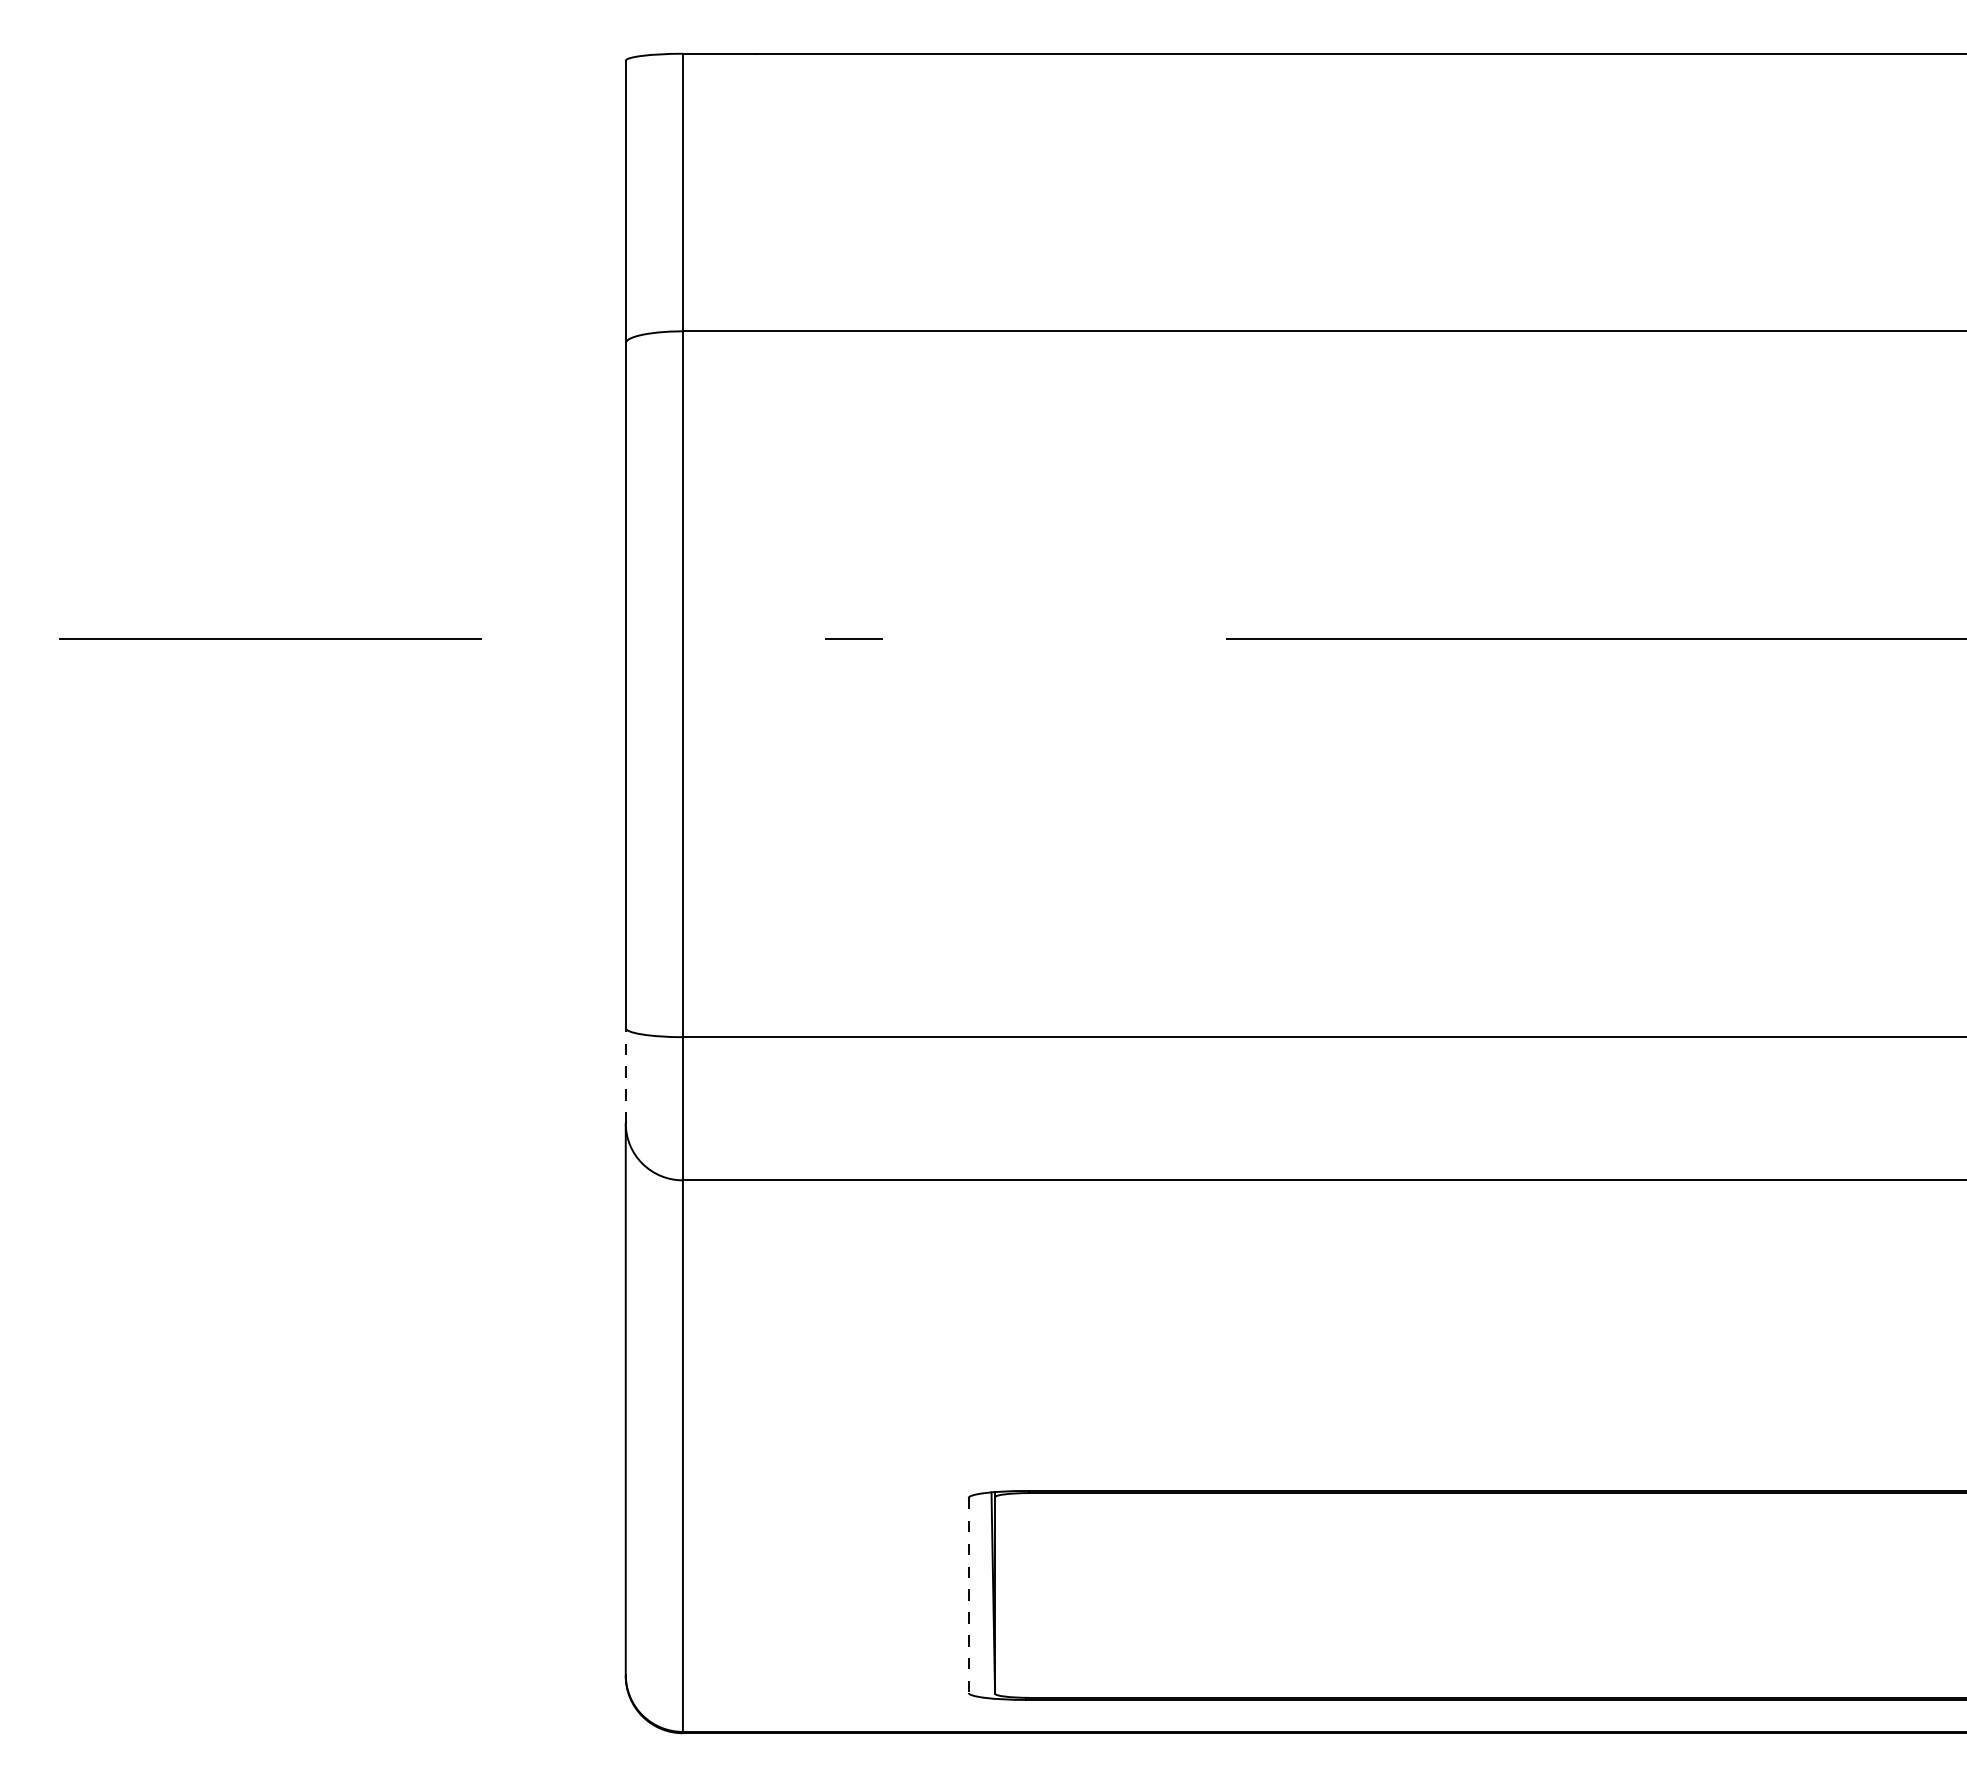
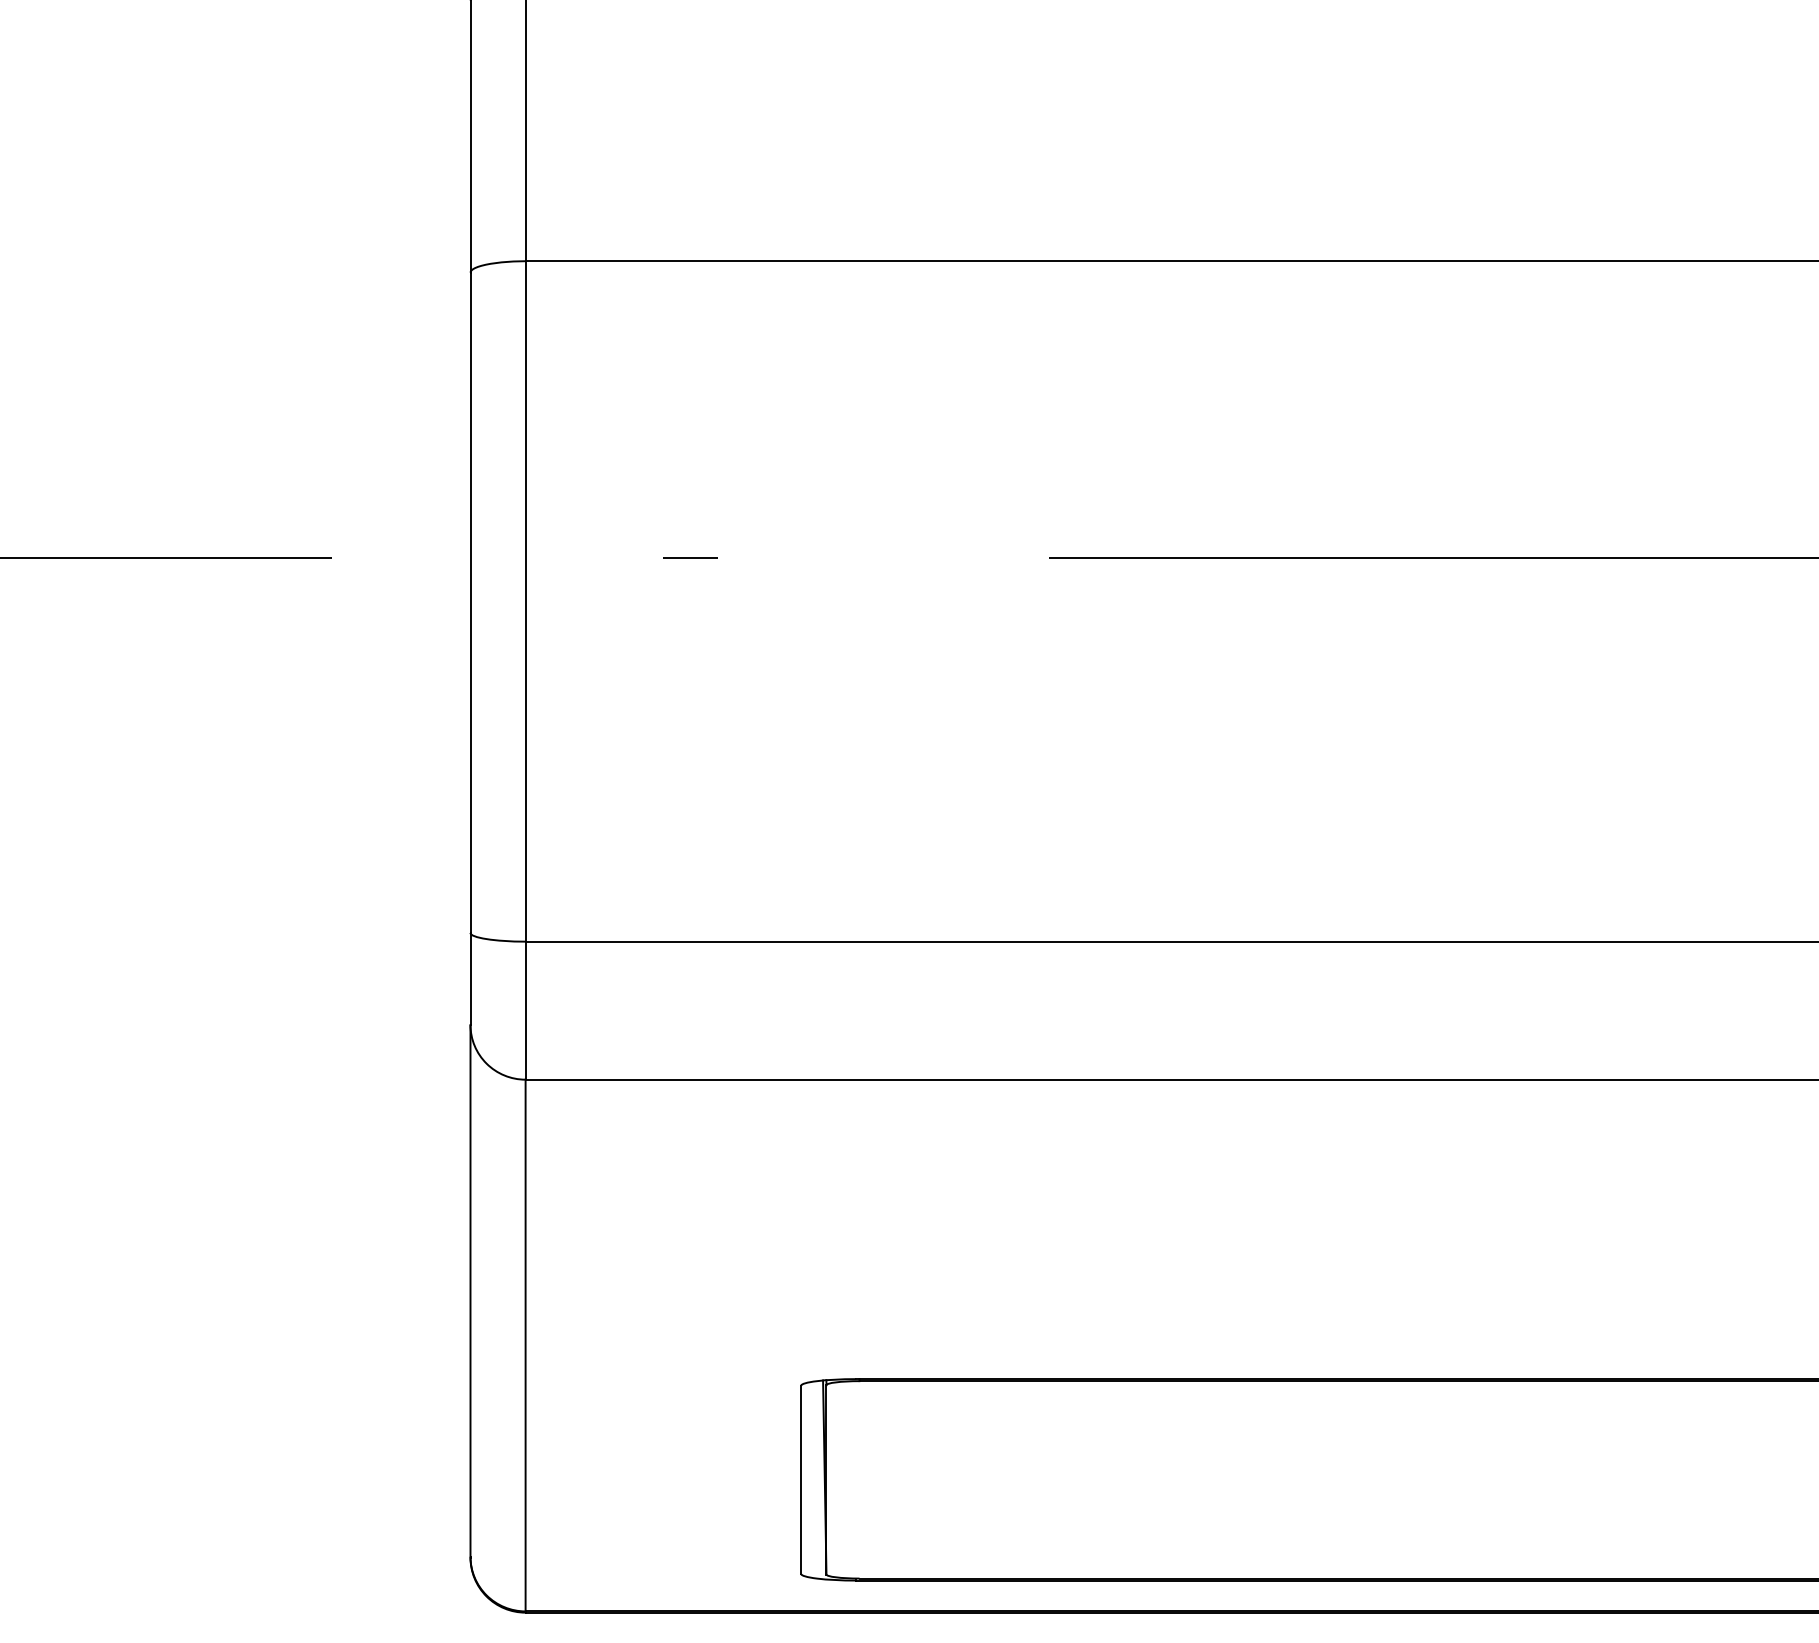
line: (625, 1075) -> (470, 978), dashed -> solid
line: (968, 1595) -> (800, 1479), dashed -> solid

